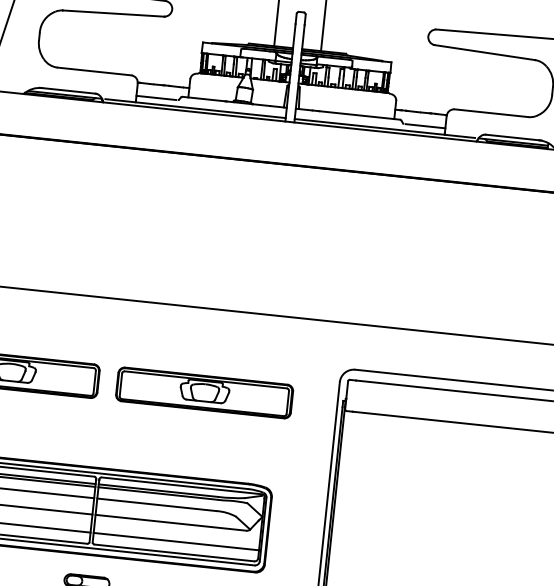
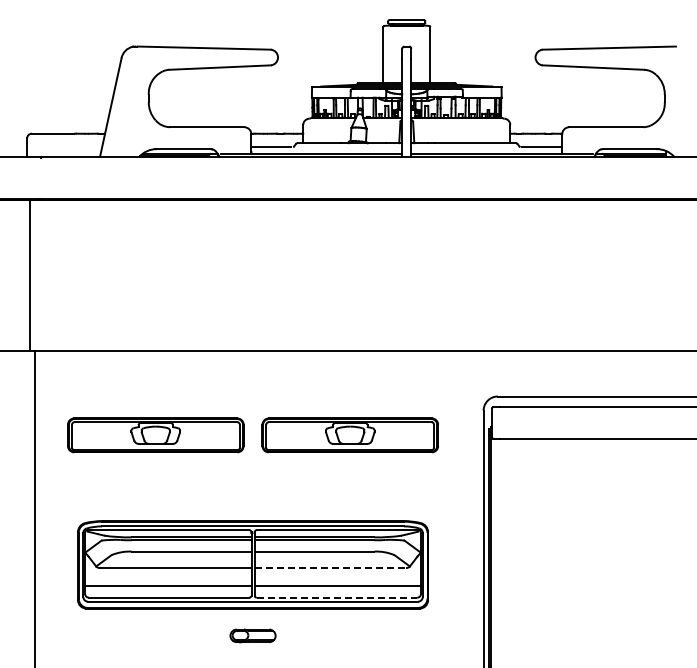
line: (171, 523) -> (330, 568), solid -> dashed
line: (174, 552) -> (337, 597), solid -> dashed

